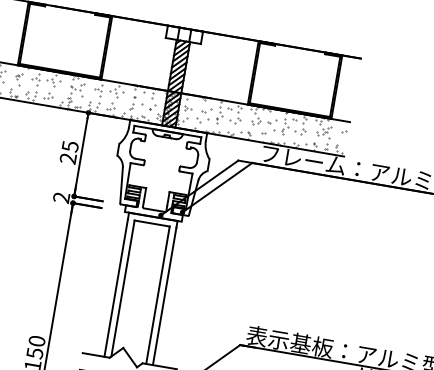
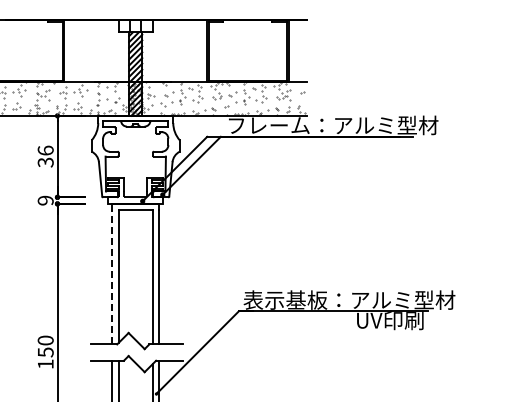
text: (69, 152) -> (45, 156), 25 -> 36
text: (61, 197) -> (45, 200), 2 -> 9
line: (116, 287) -> (112, 276), solid -> dashed

